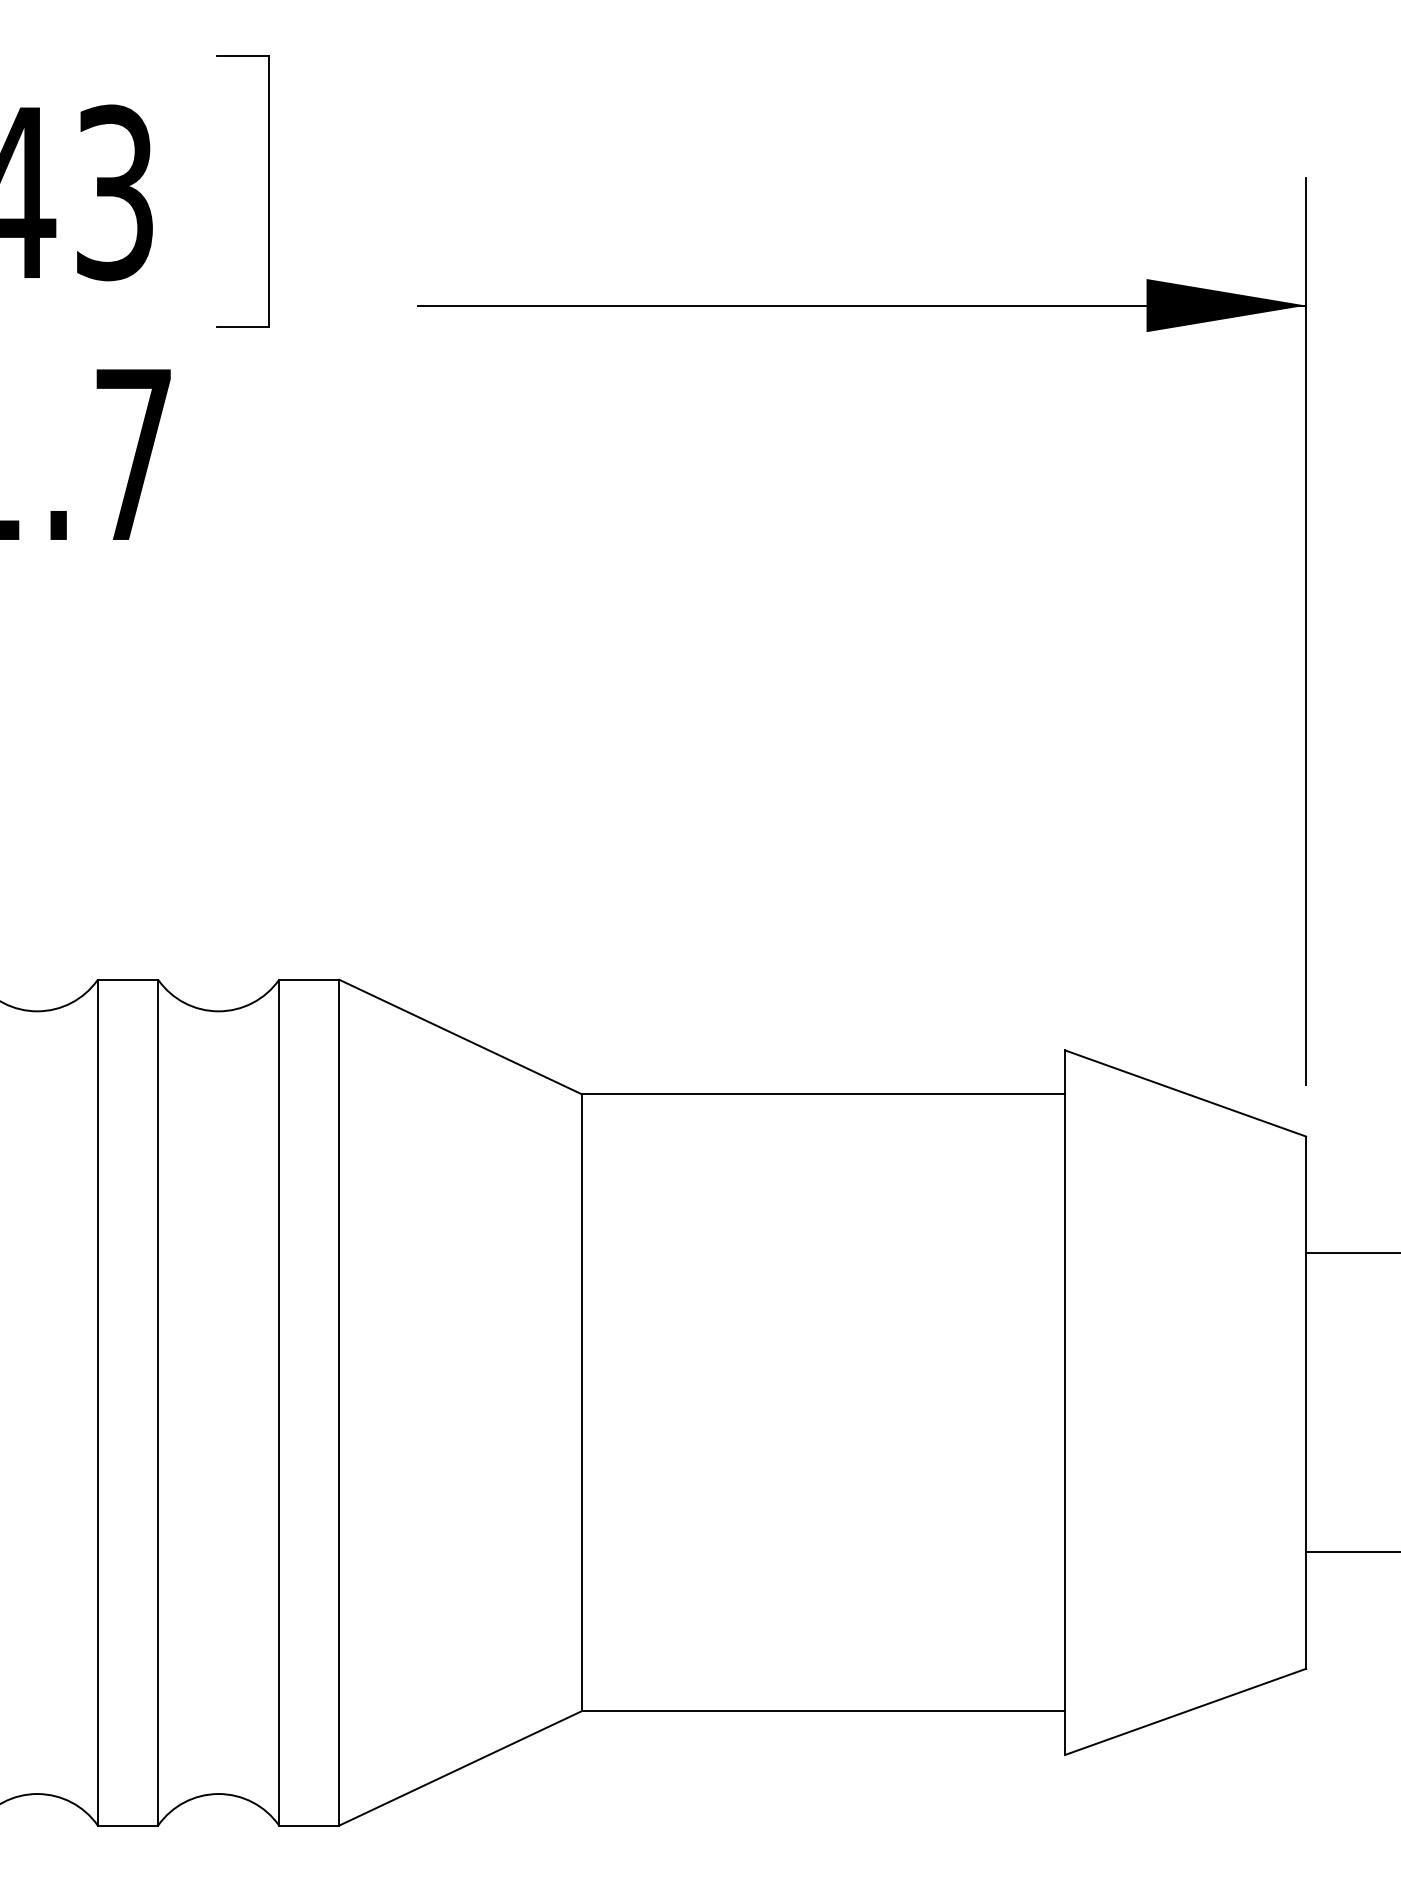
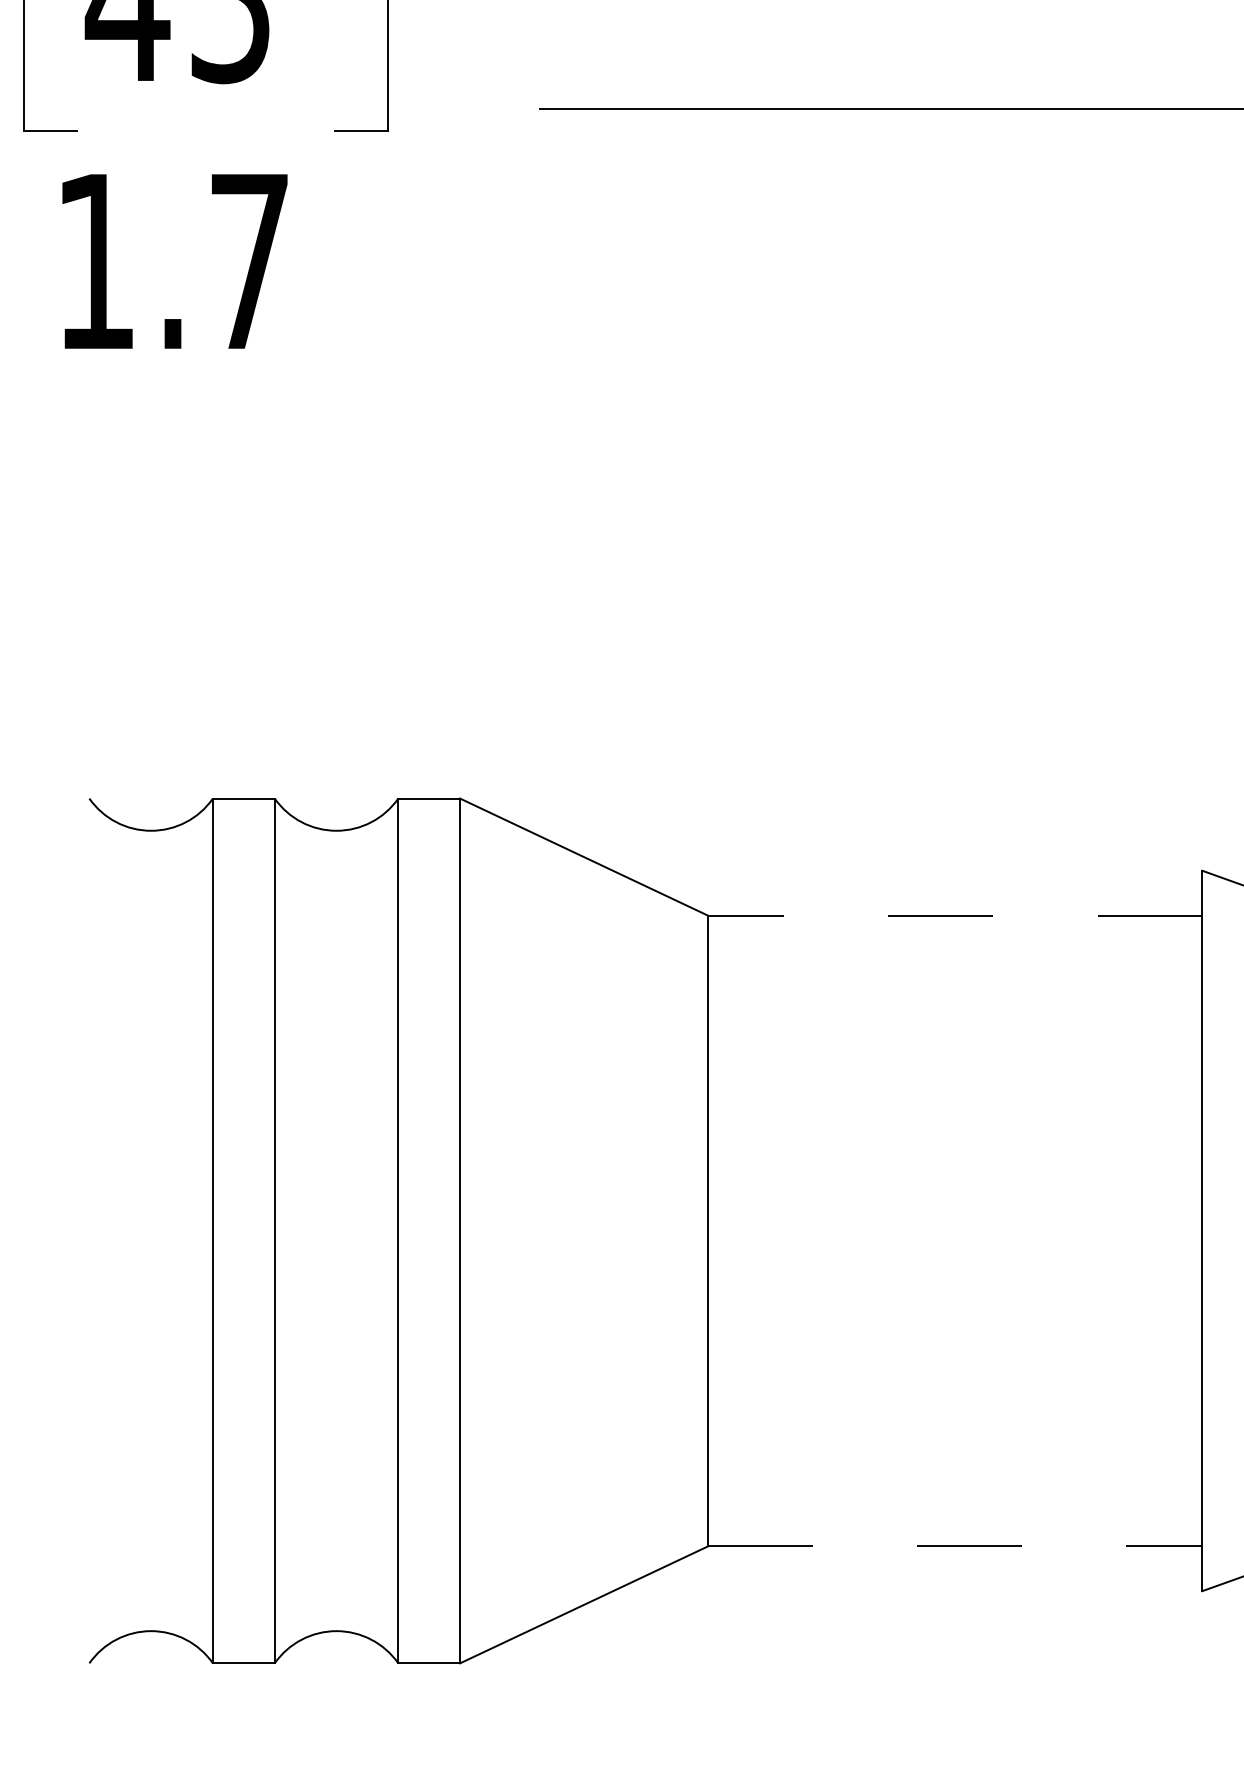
line: (823, 1094) -> (955, 915), solid -> dashed
line: (823, 1711) -> (955, 1546), solid -> dashed

